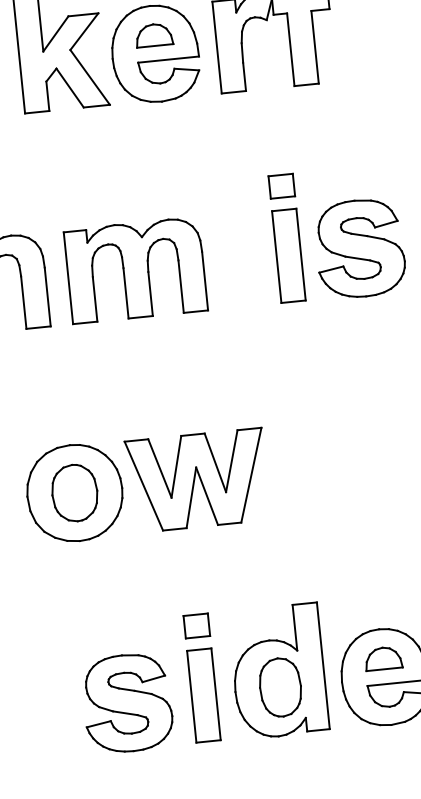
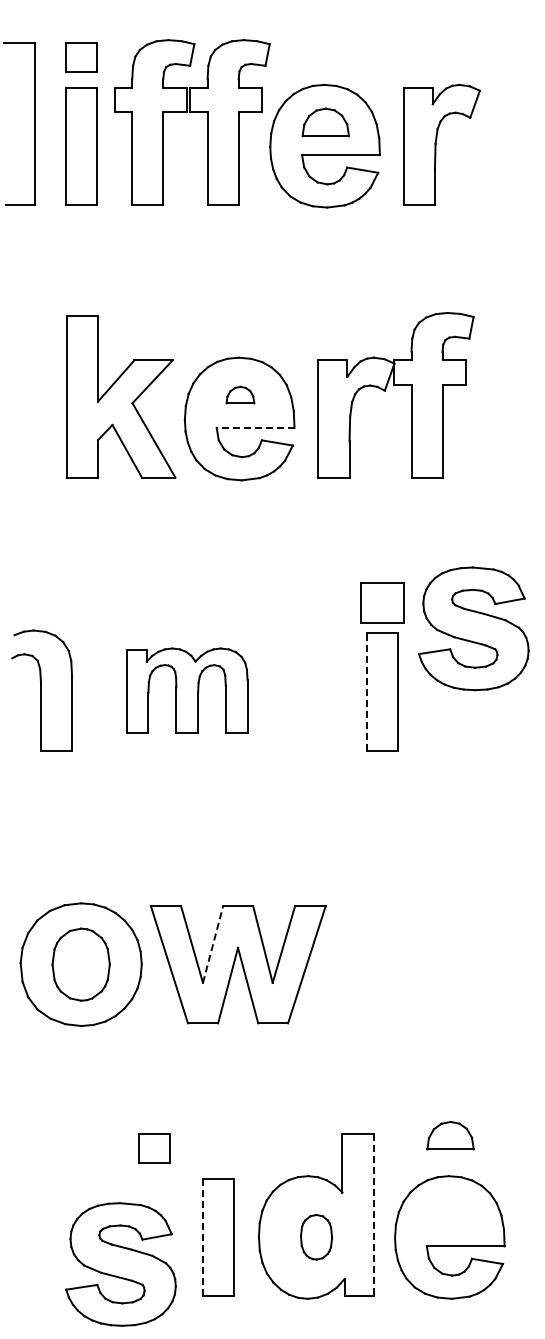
part: (154, 34) -> (240, 394), size x0.6
line: (168, 60) -> (255, 428), solid -> dashed
part: (281, 185) -> (382, 602), size x1.4
part: (359, 248) -> (473, 628), moved
line: (277, 256) -> (367, 691), solid -> dashed
part: (136, 270) -> (187, 690), size x0.7
line: (176, 466) -> (213, 944), solid -> dashed
part: (196, 625) -> (154, 1148), moved
part: (383, 658) -> (450, 1135), moved
line: (323, 666) -> (373, 1215), solid -> dashed
part: (280, 687) -> (316, 1237), size x0.6
line: (191, 696) -> (202, 1237), solid -> dashed
part: (127, 703) -> (120, 1264), moved

